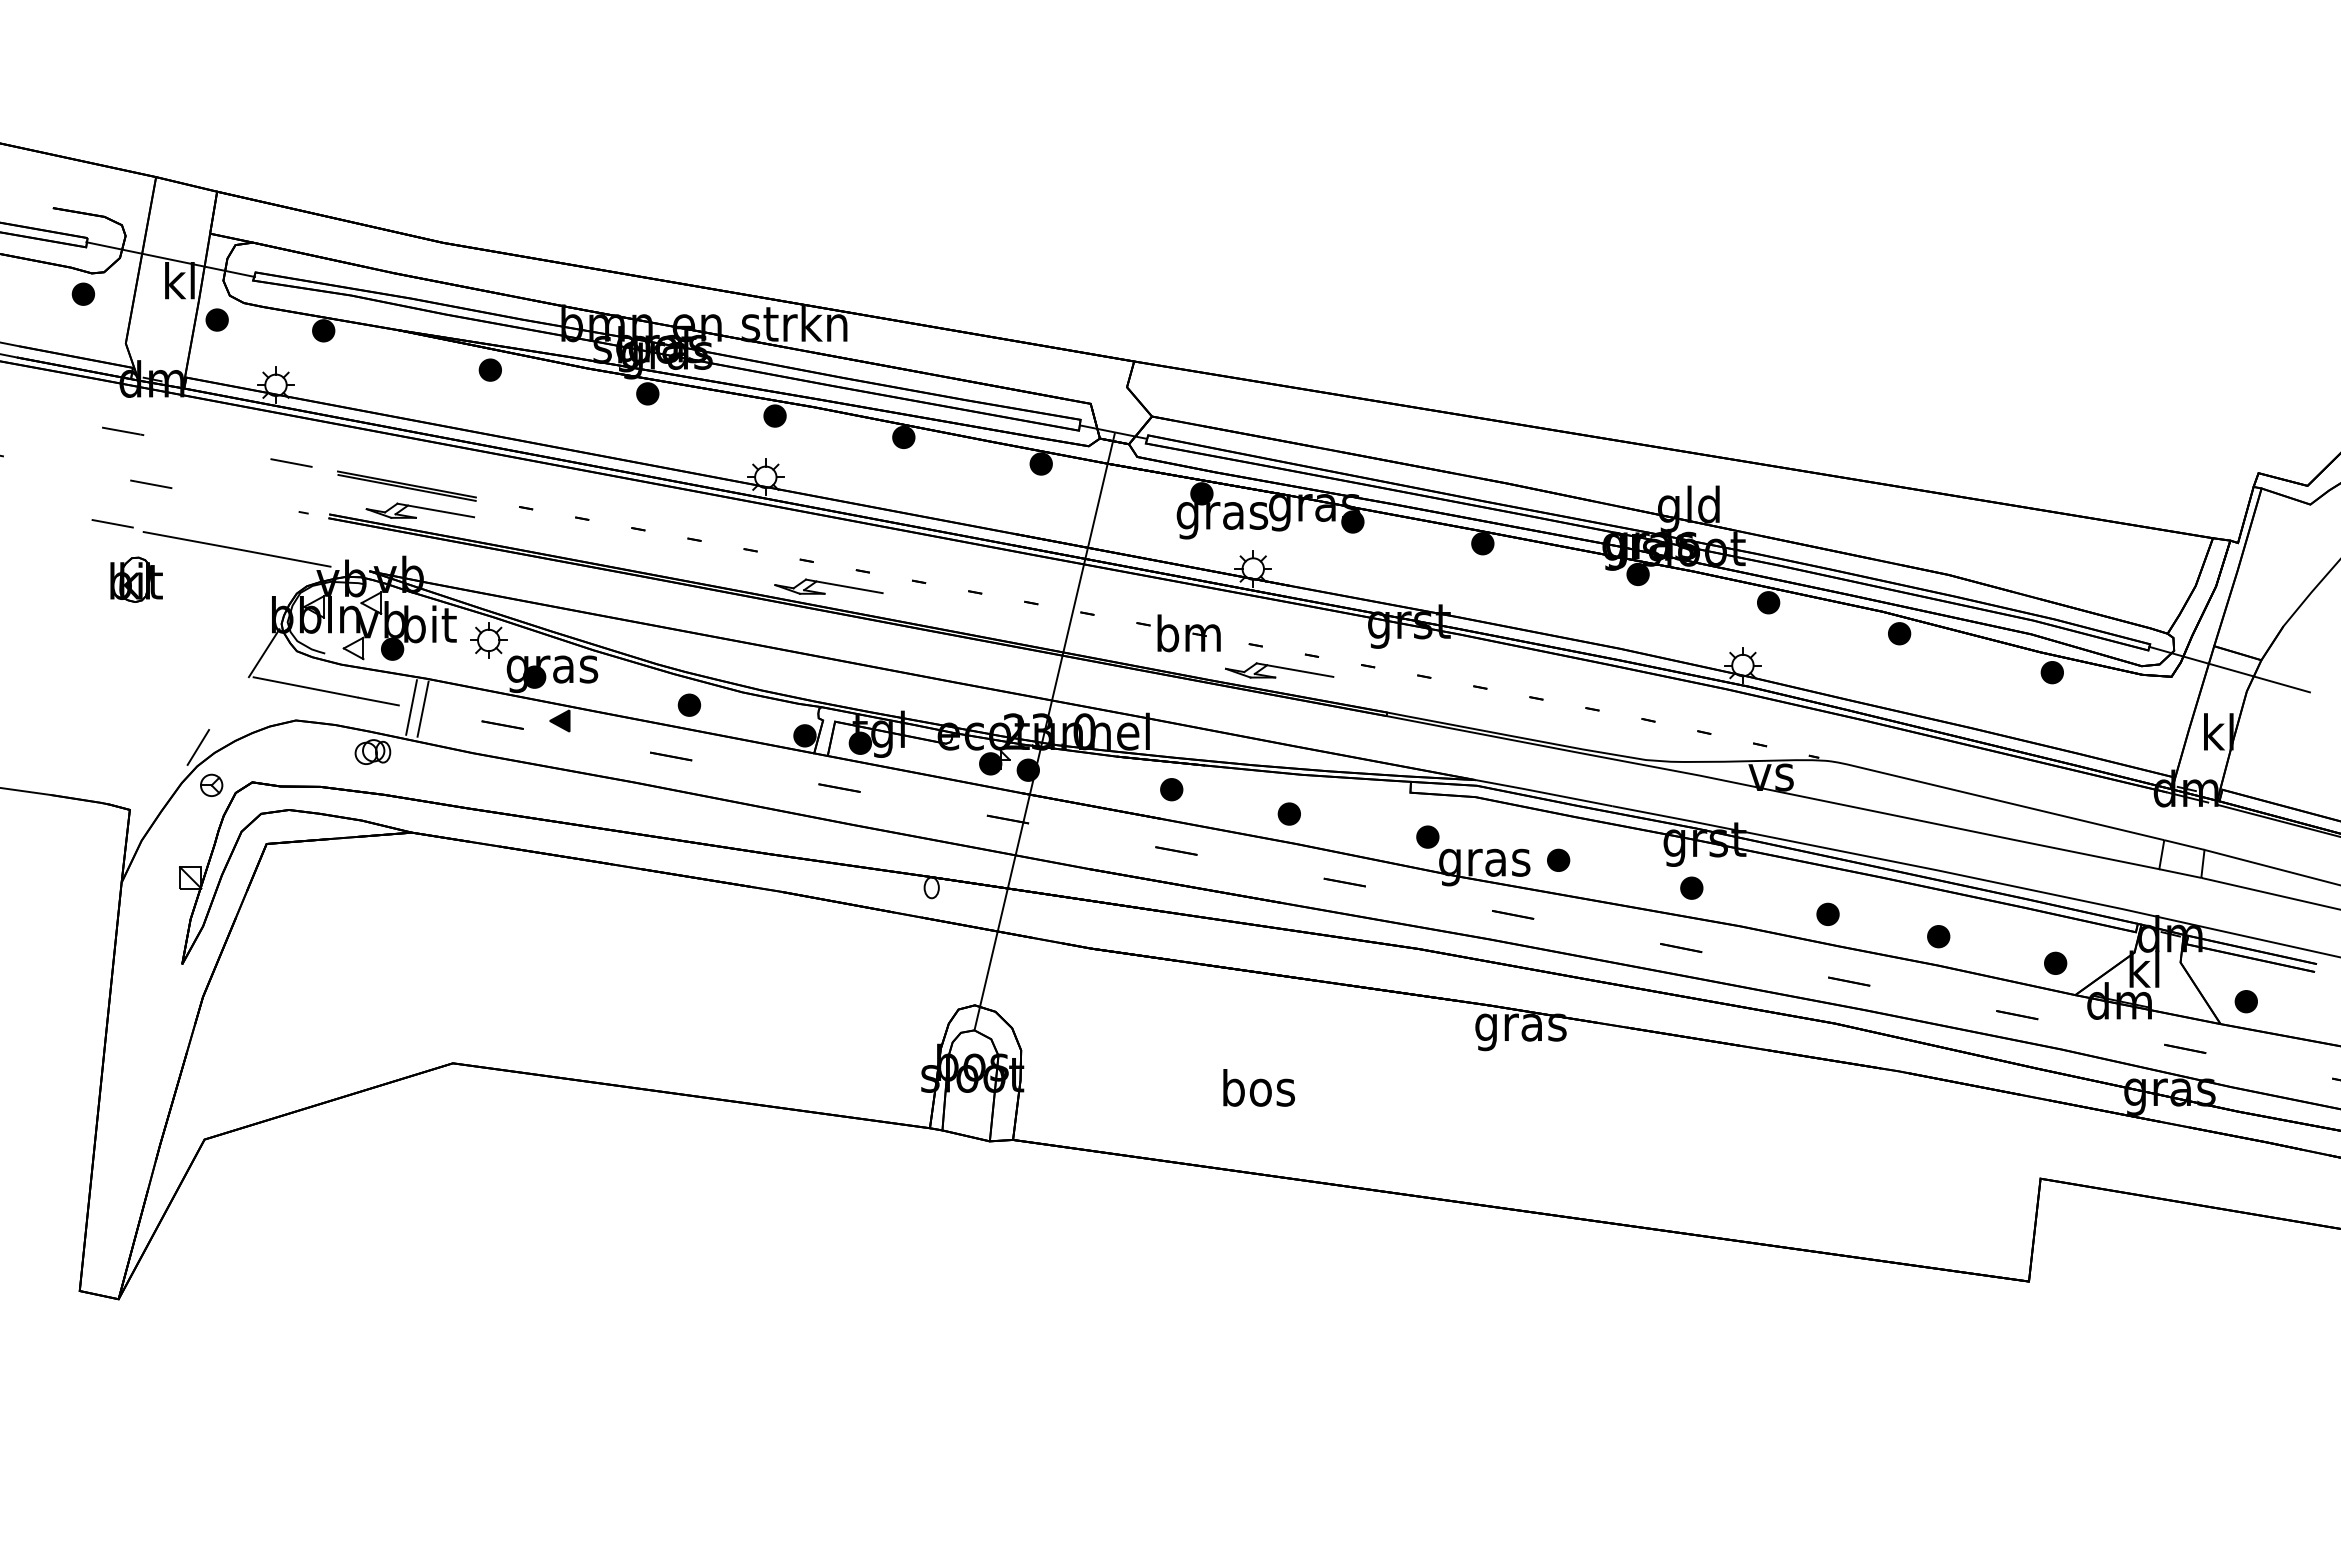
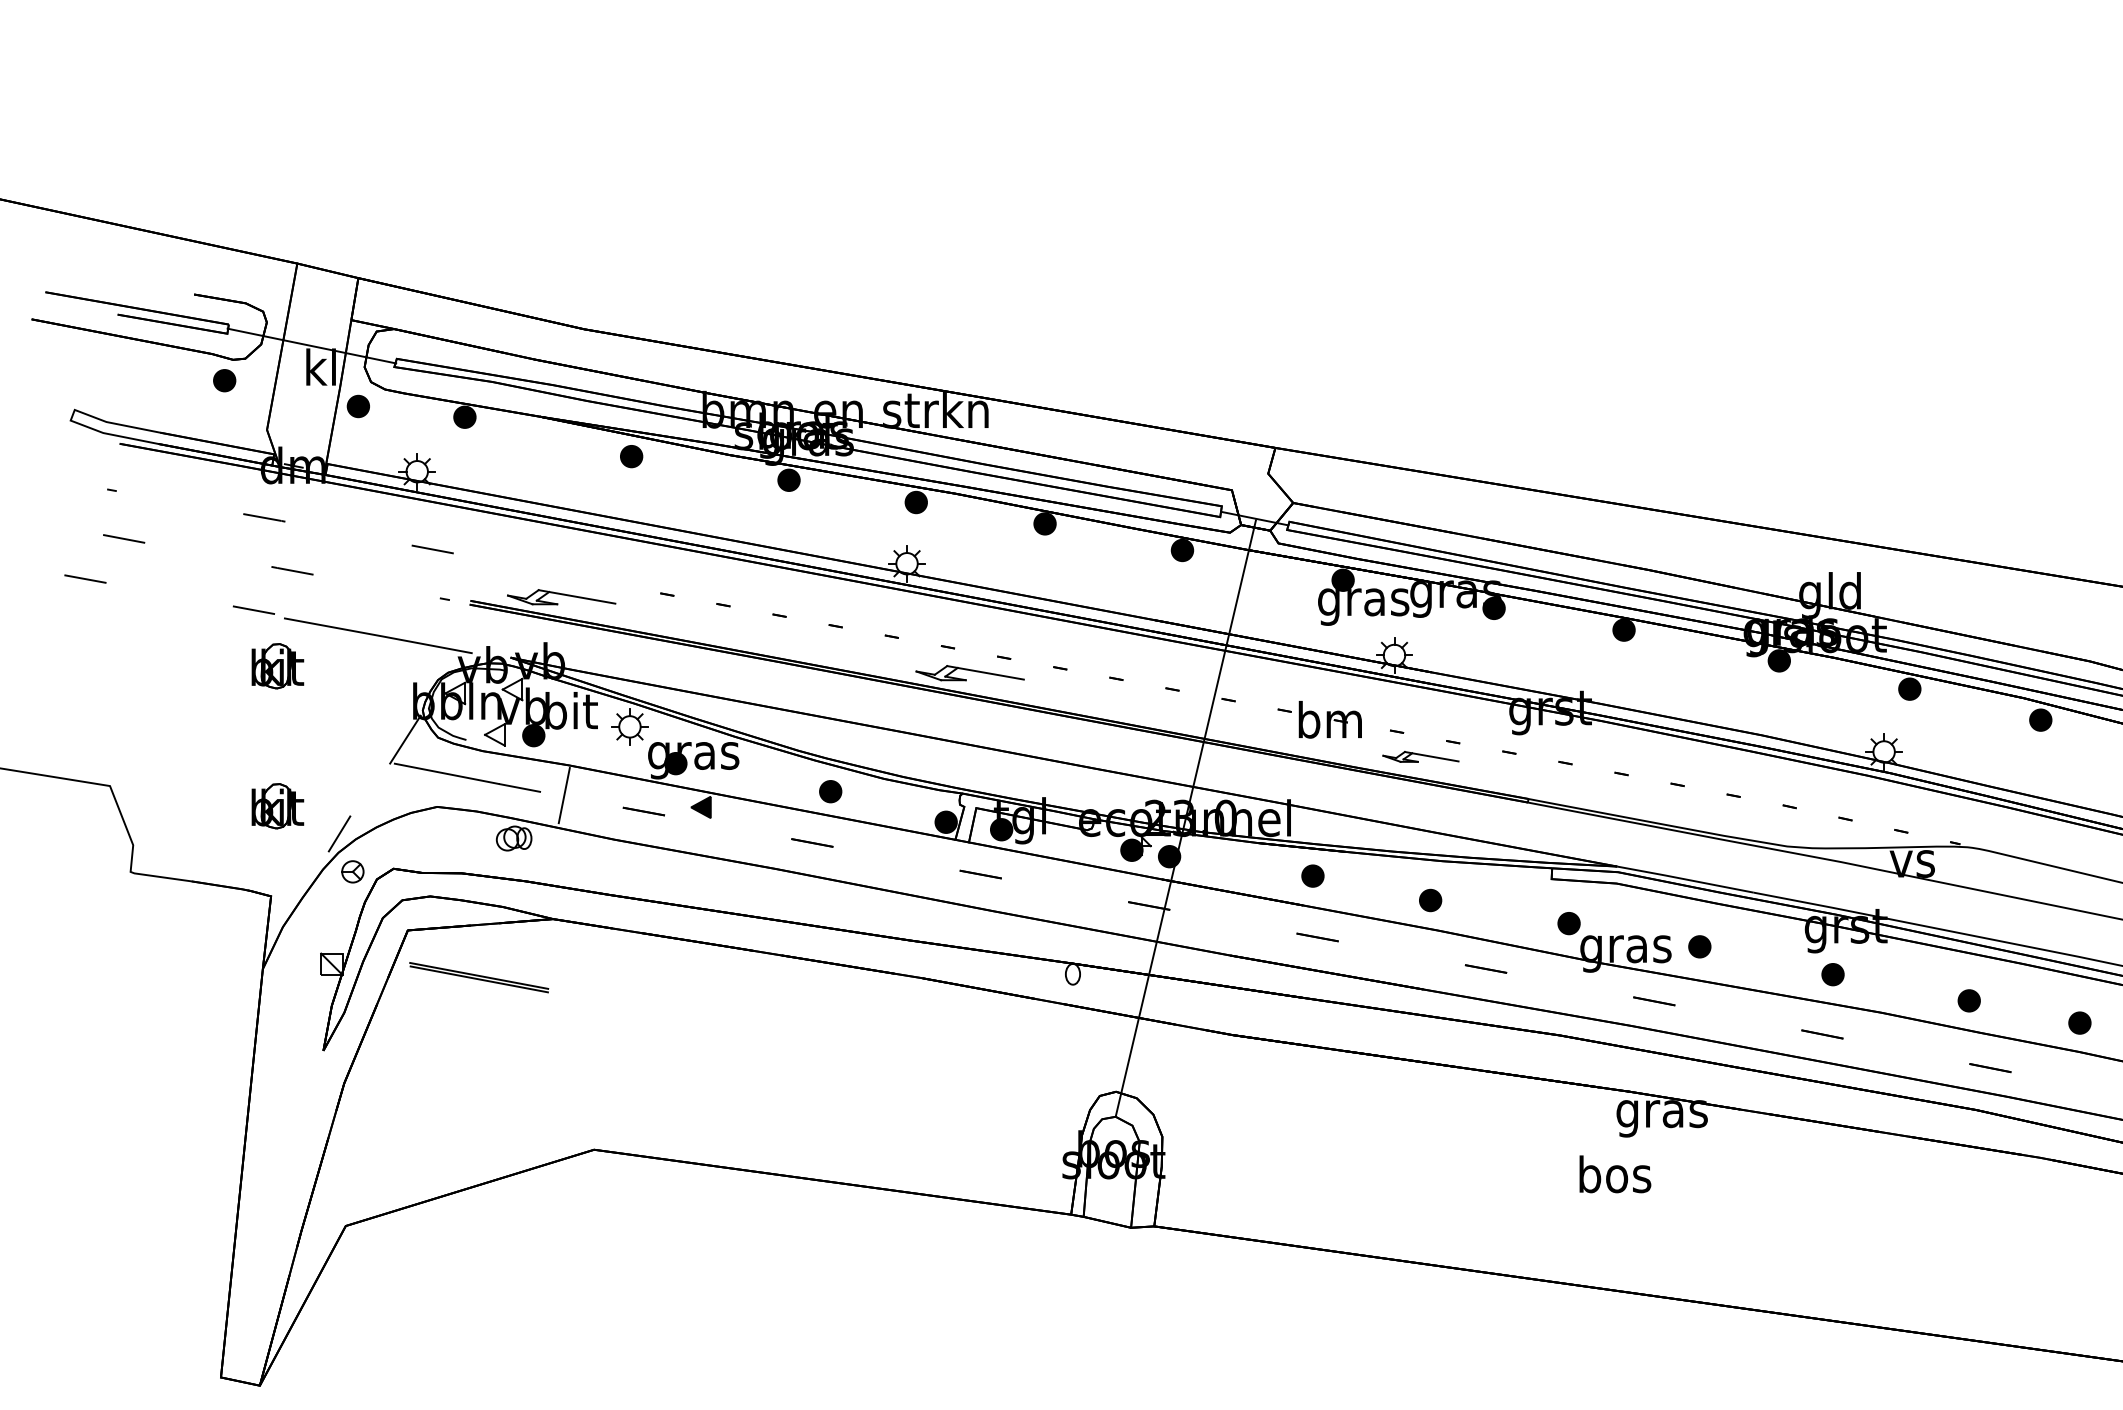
part: (406, 485) -> (478, 976), moved
part: (1279, 670) -> (1420, 756), size x0.7
line: (411, 707) -> (552, 793), removed
part: (136, 719) -> (277, 805), added
text: (1258, 1087) -> (1614, 1173), moved

